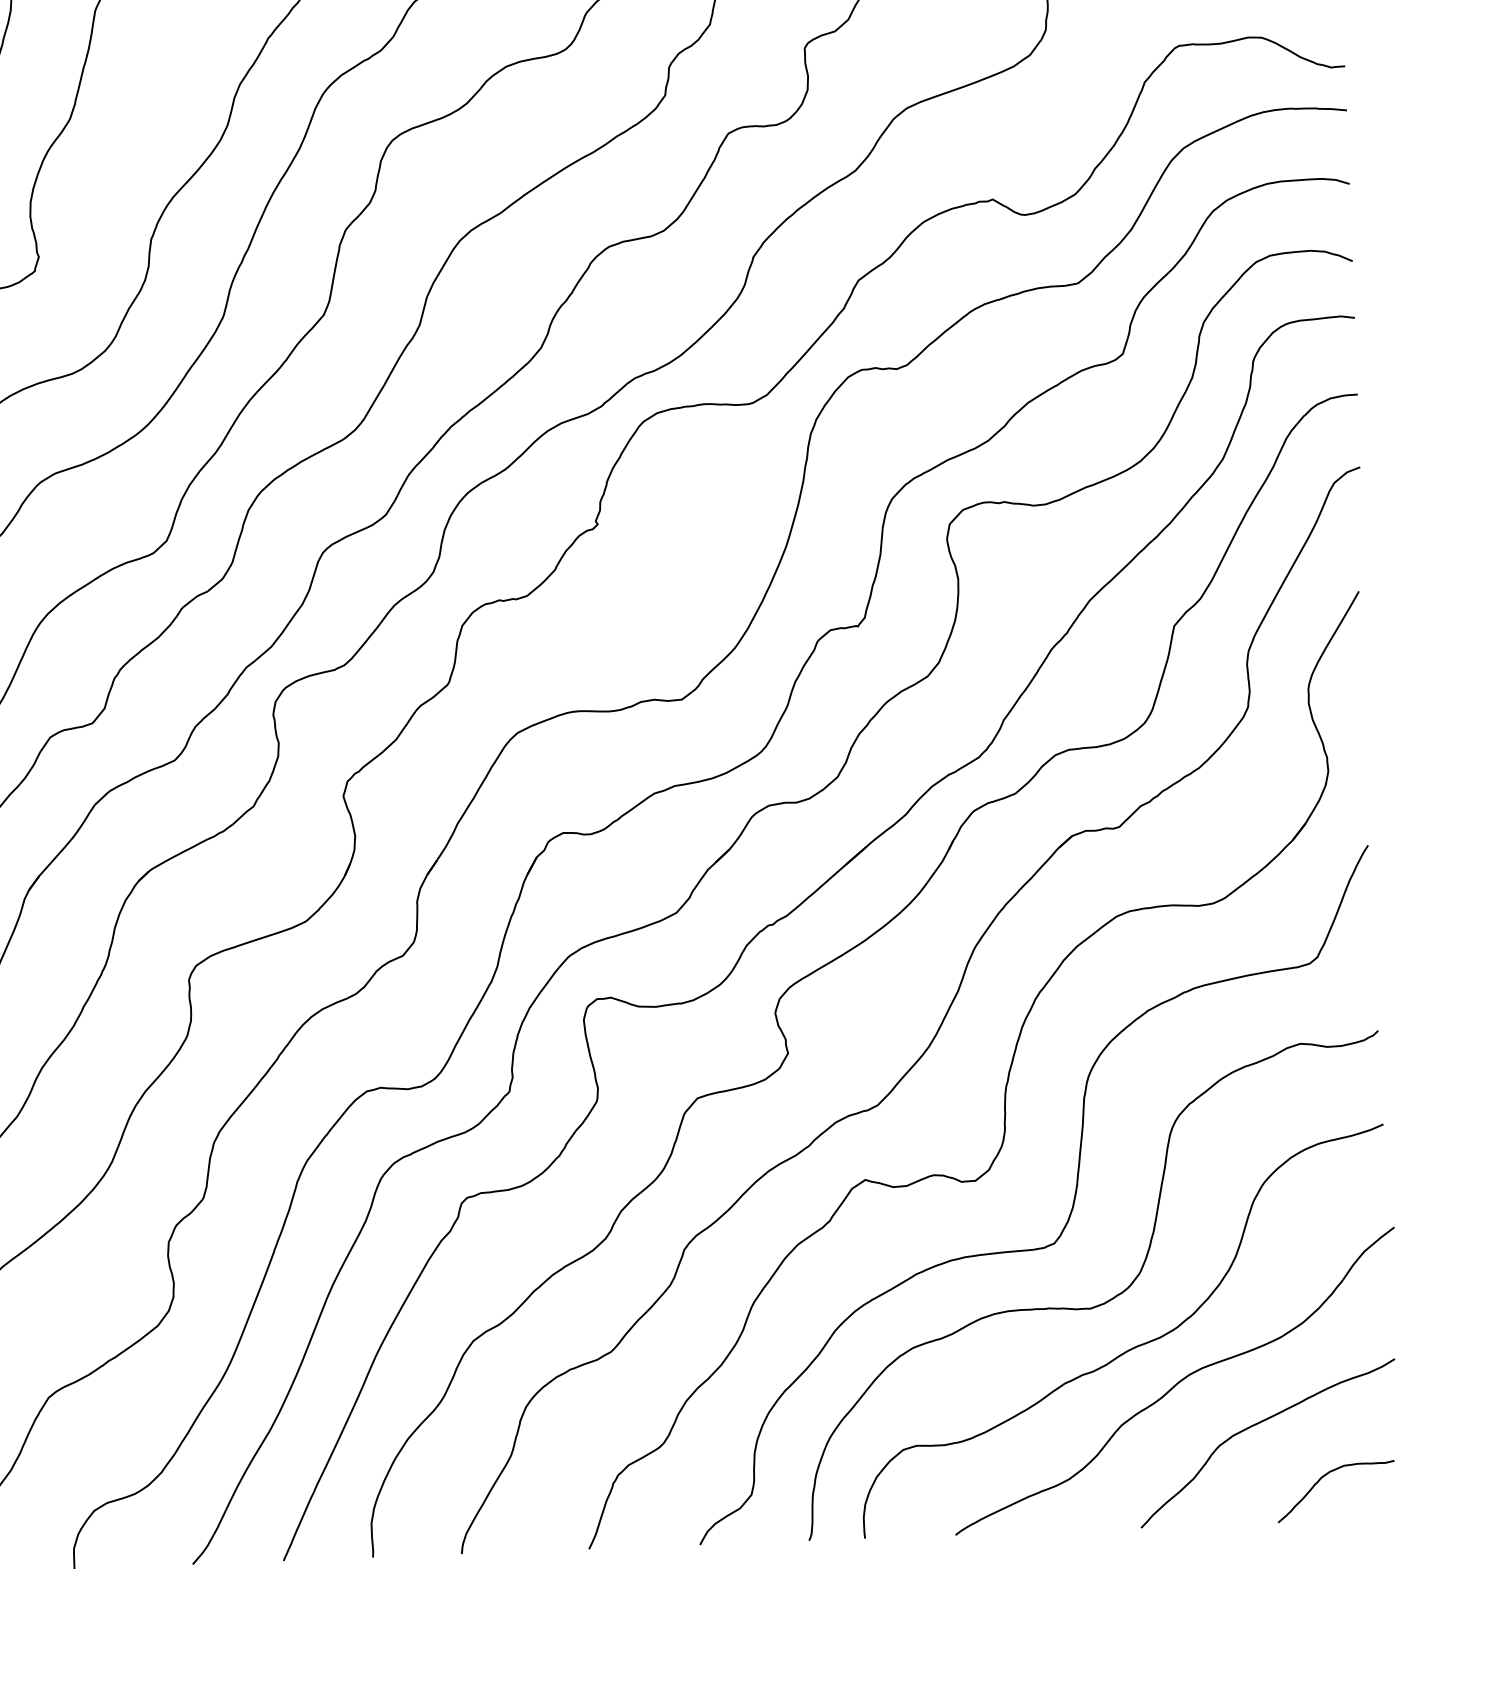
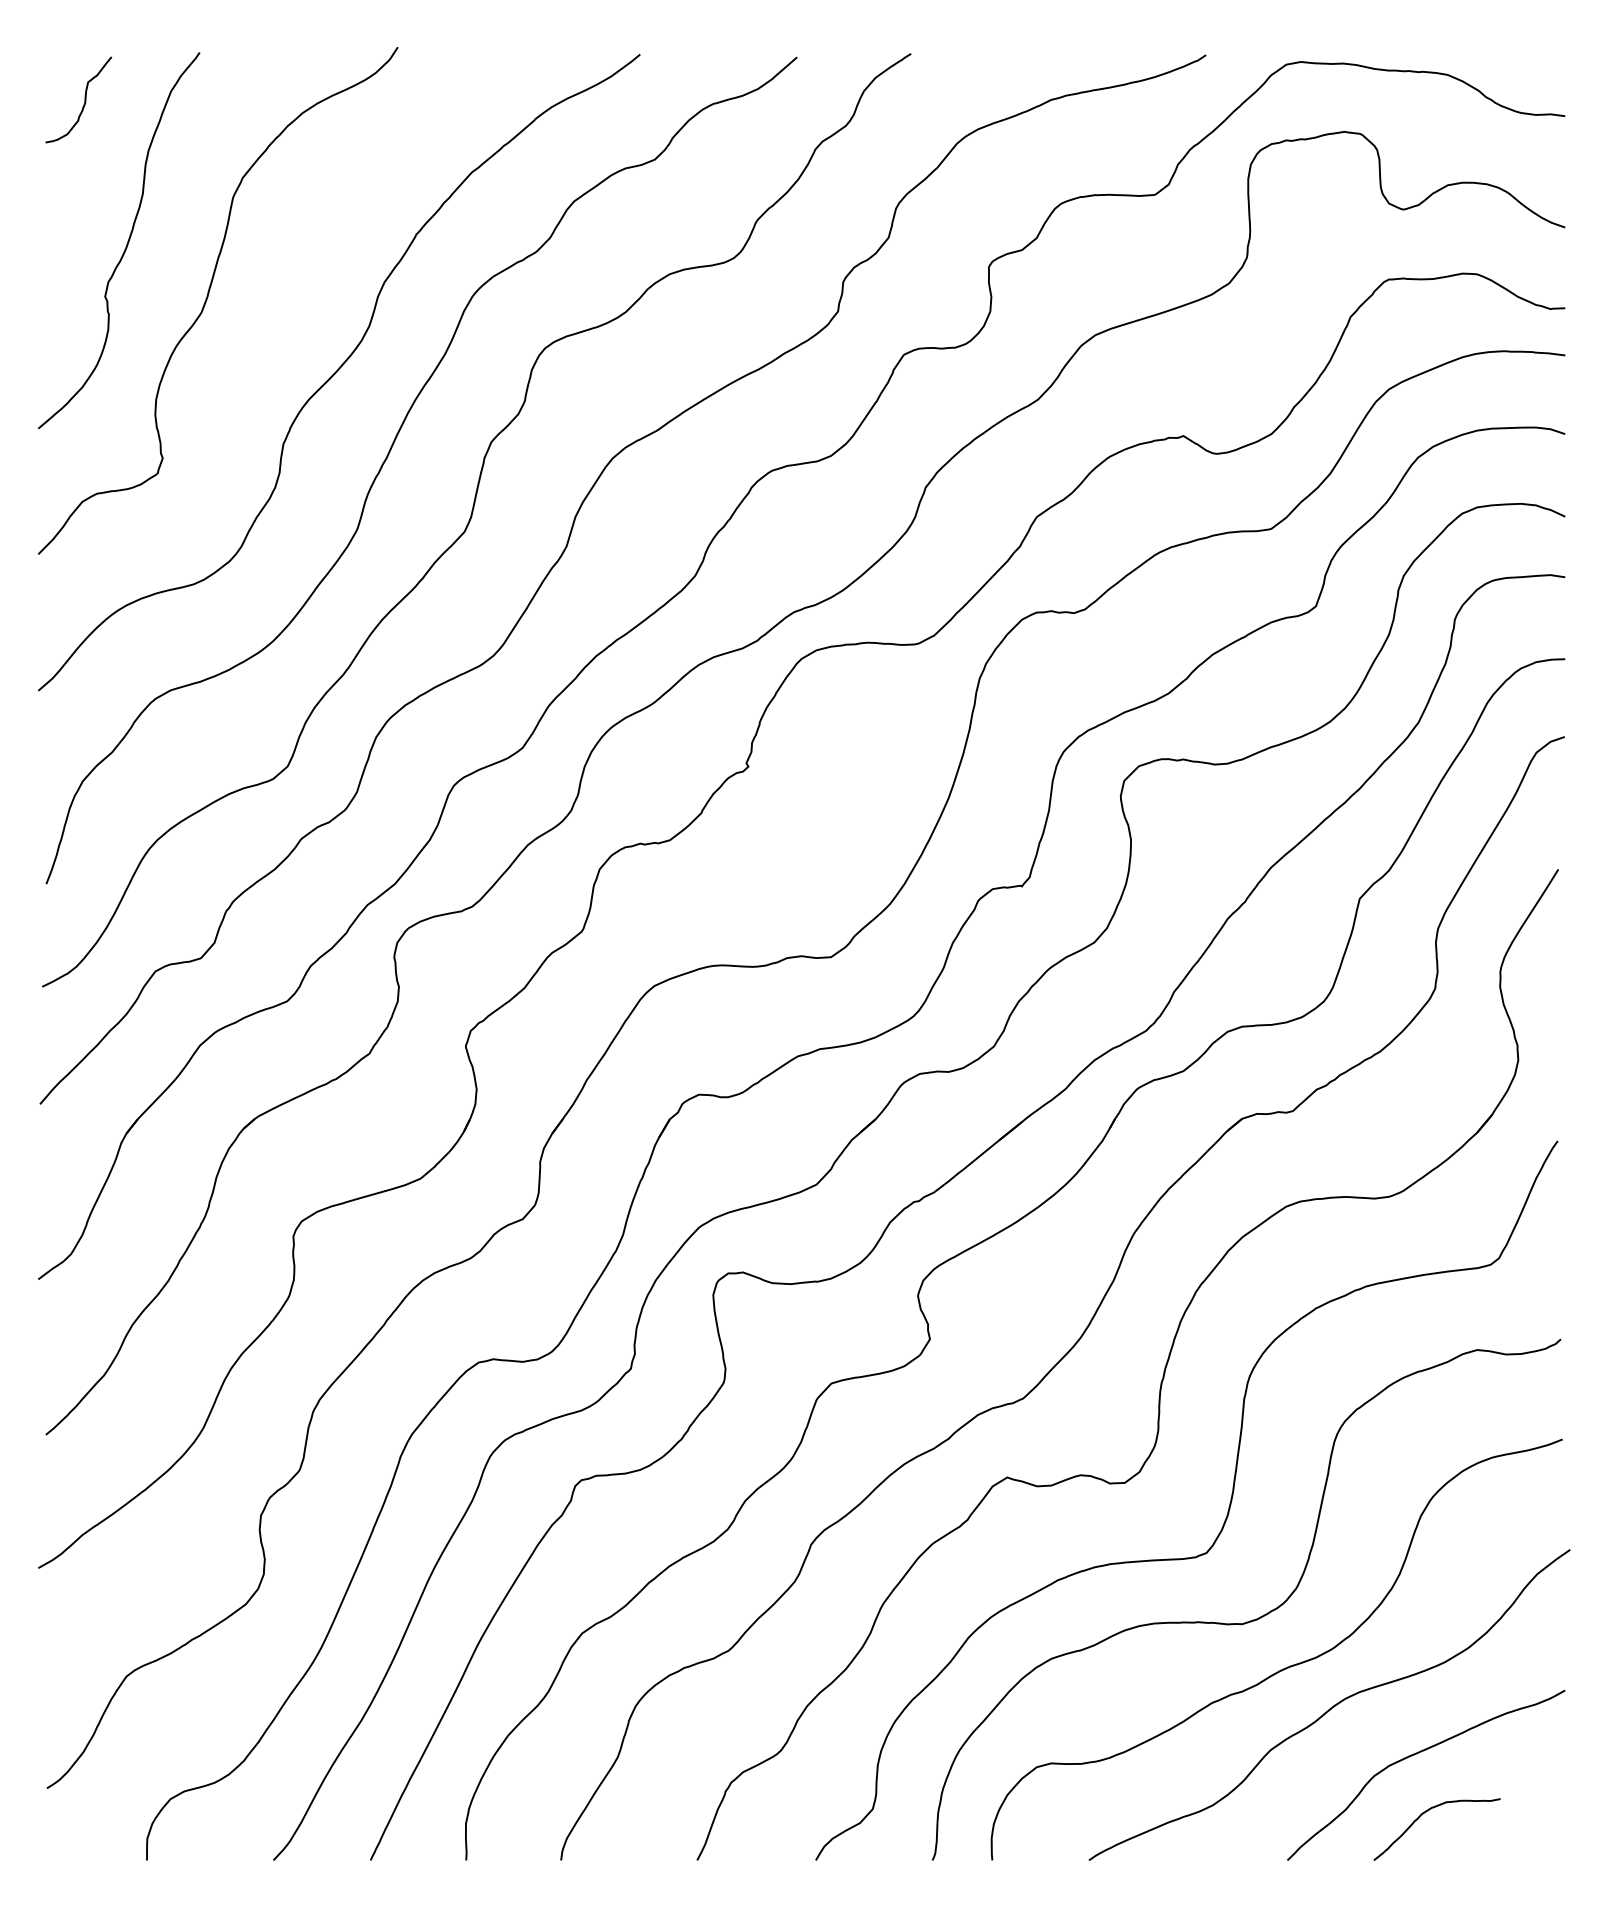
curve: (1325, 1476) -> (1426, 1812), moved

